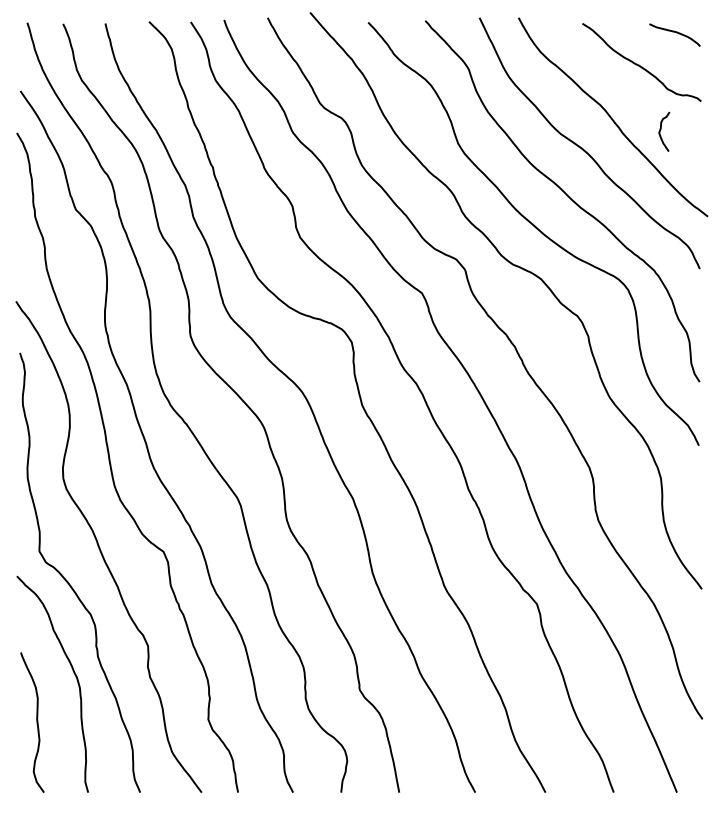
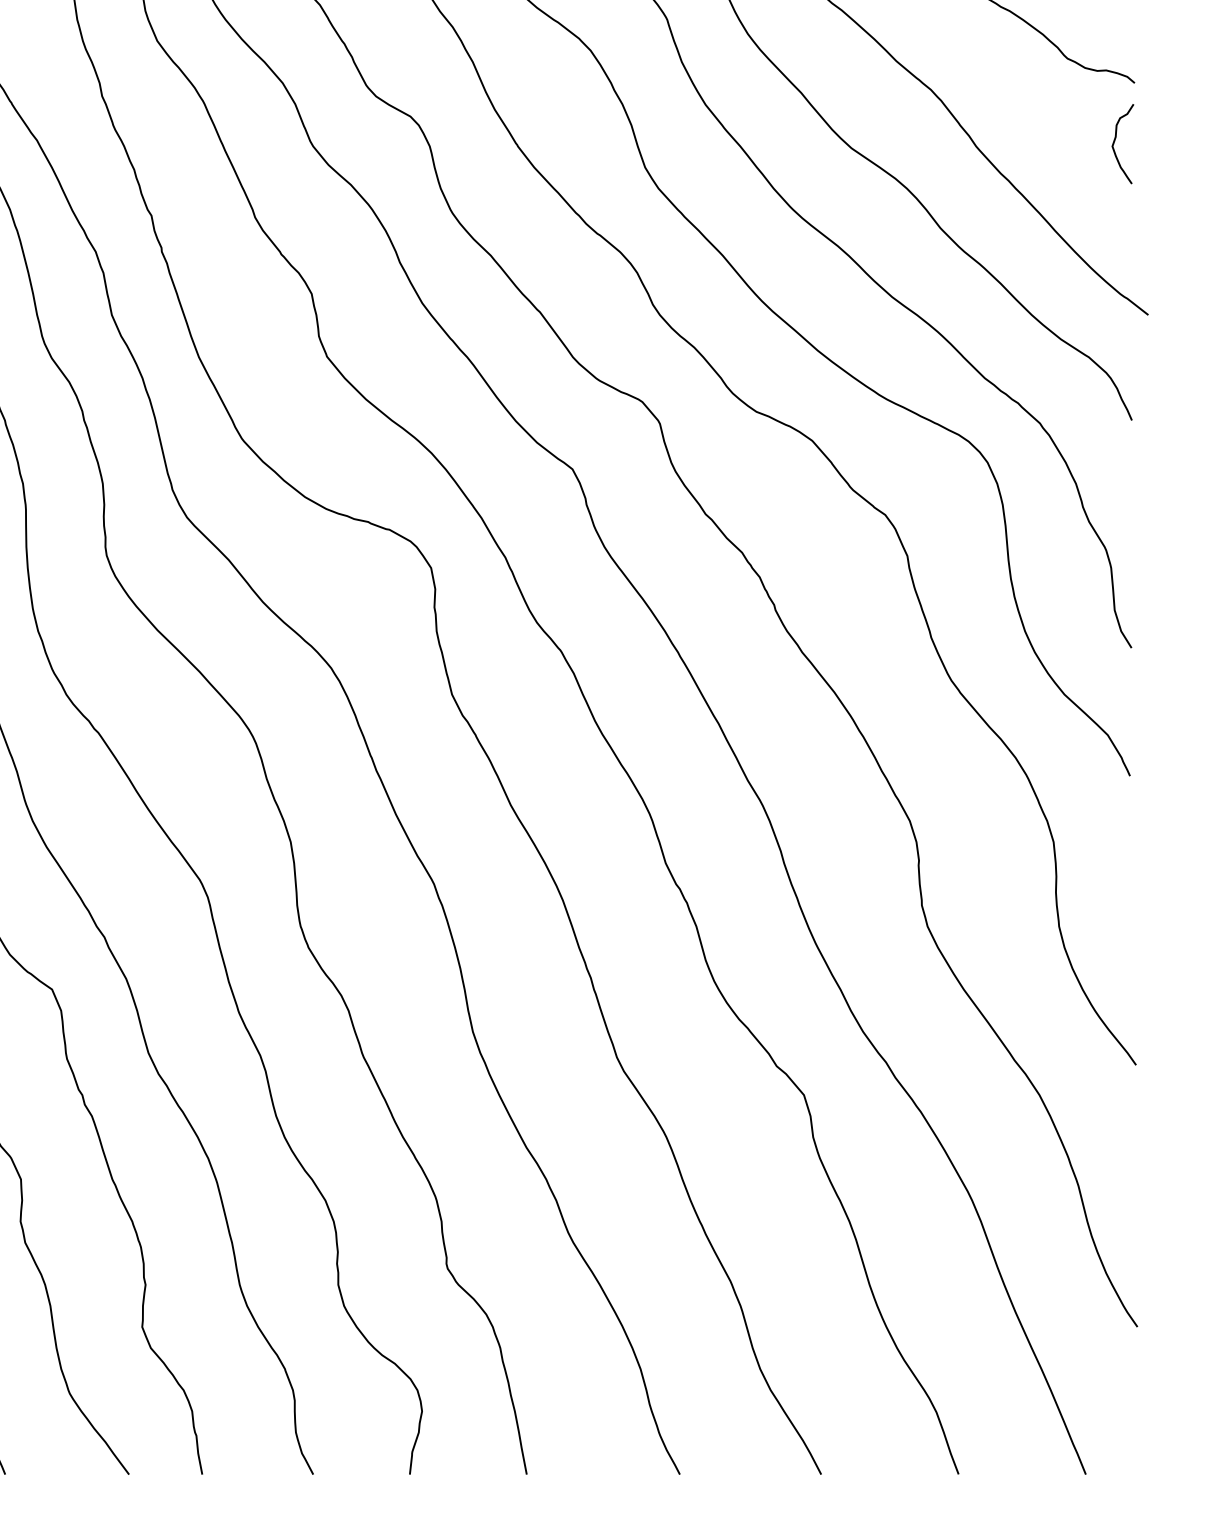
curve: (661, 129) -> (1117, 139), moved

